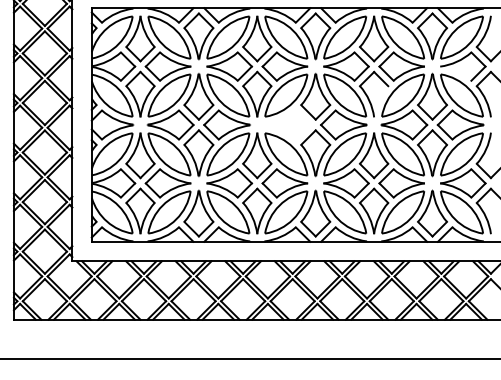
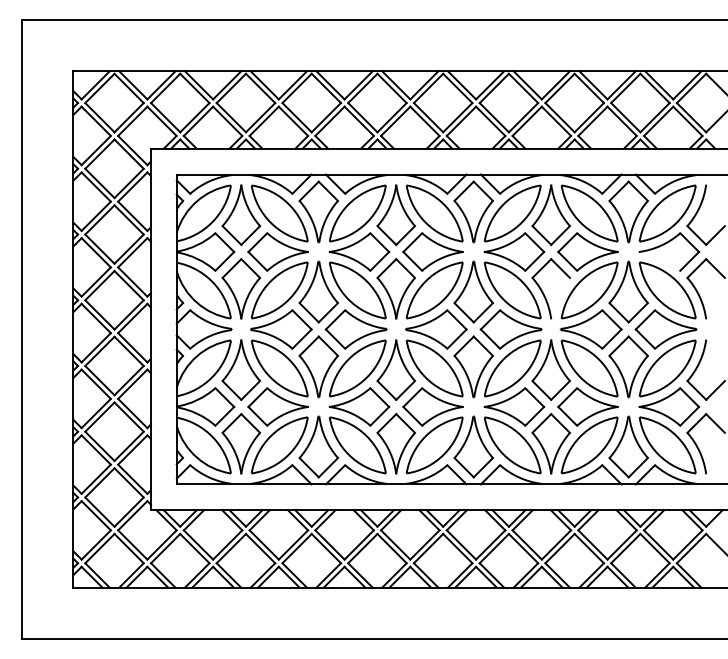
part: (286, 125) -> (435, 329), added

